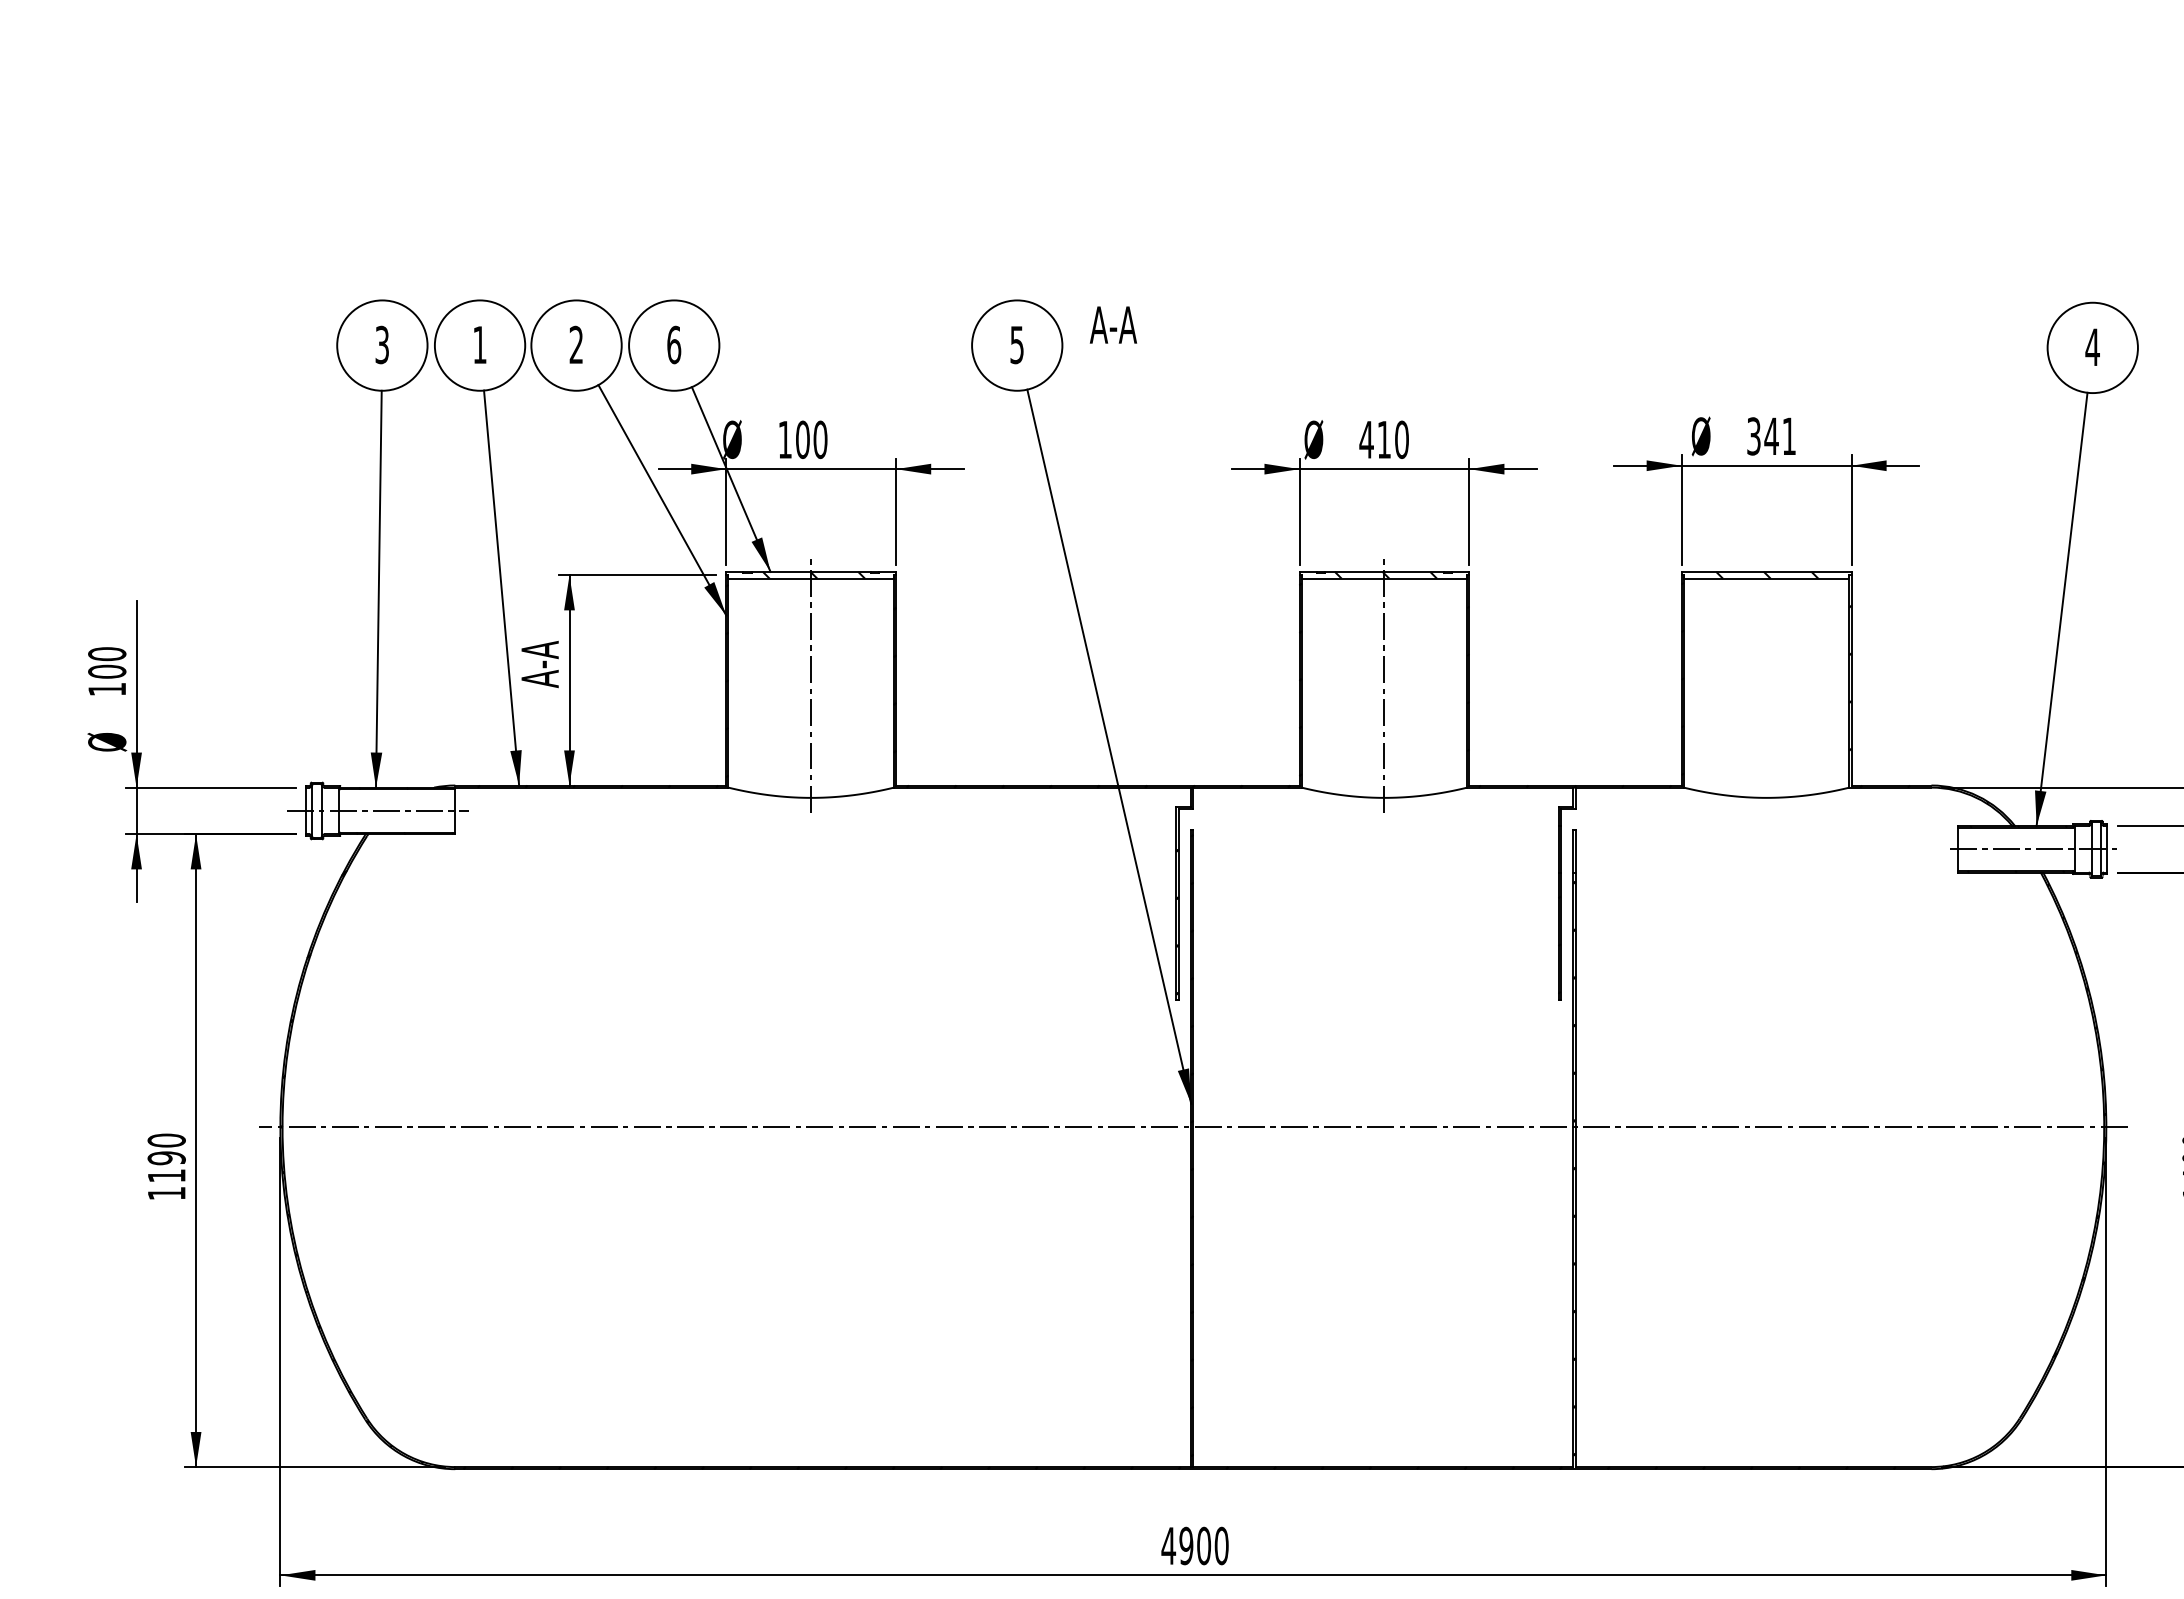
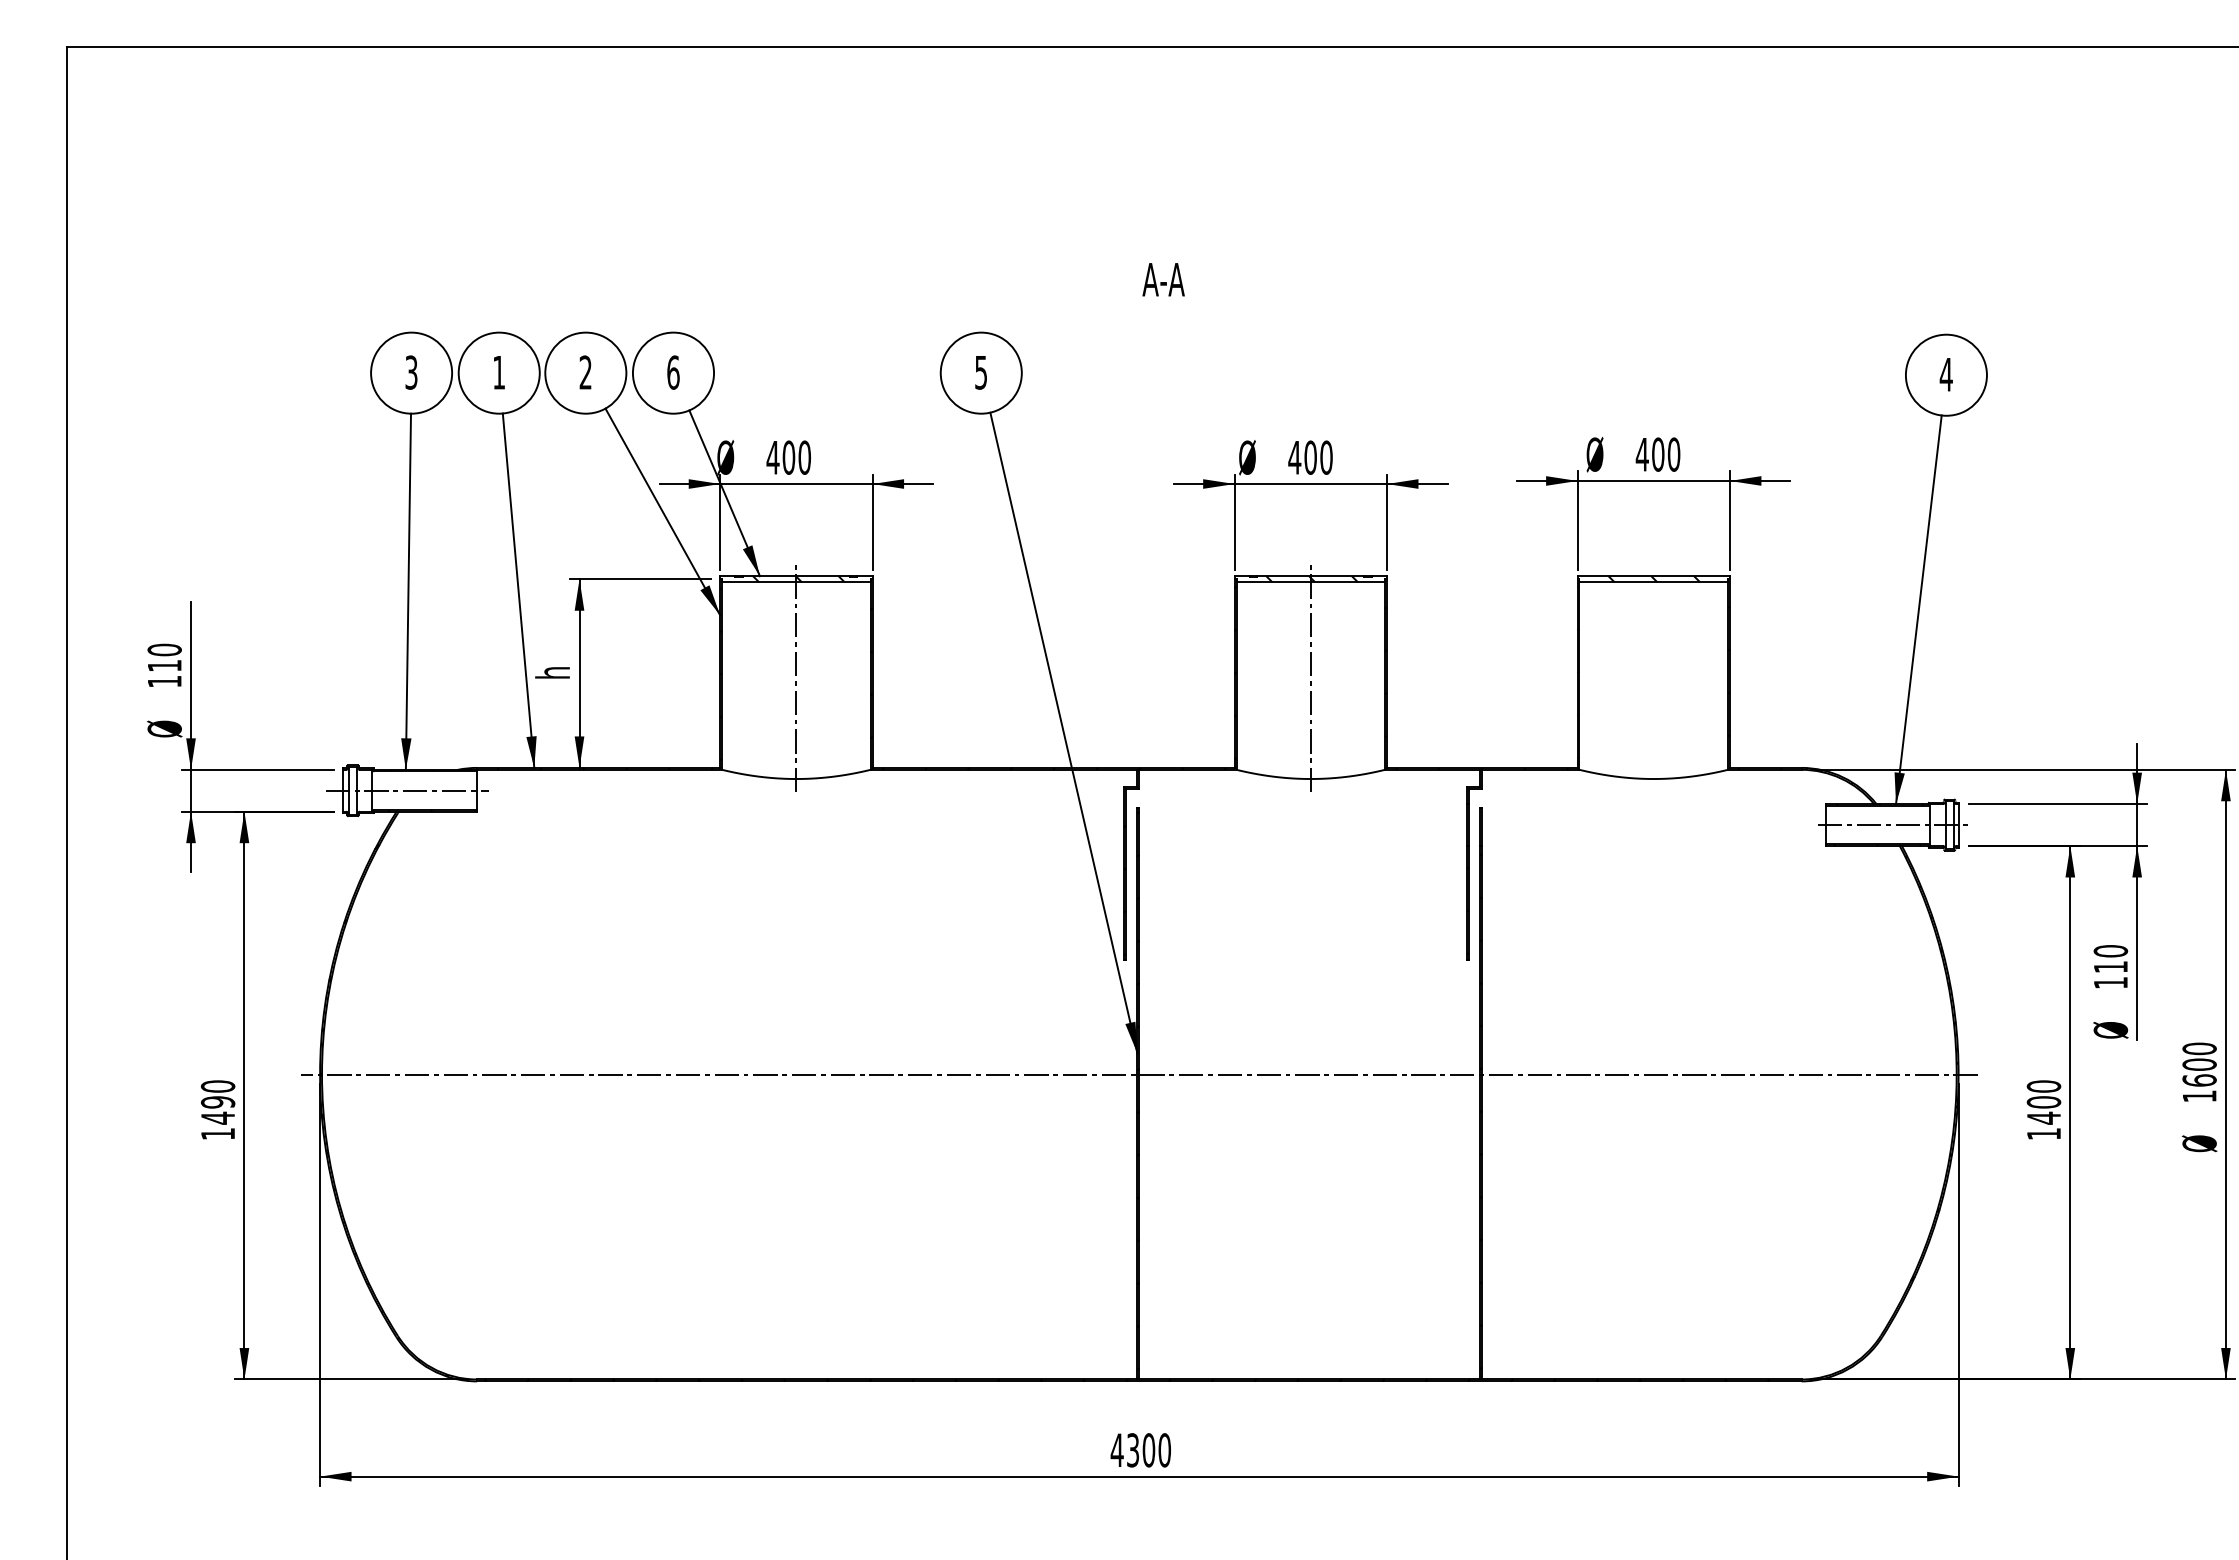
text: (1113, 324) -> (1163, 279), moved
text: (1770, 436) -> (1657, 454), 341 -> 400
text: (784, 439) -> (772, 457), 100 -> 400
text: (1384, 439) -> (1310, 457), 410 -> 400
text: (539, 664) -> (552, 659), A-A -> h
text: (107, 671) -> (164, 665), 100 -> 110
text: (166, 1175) -> (217, 1117), 1190 -> 1490
text: (1185, 1546) -> (1132, 1450), 4900 -> 4300

